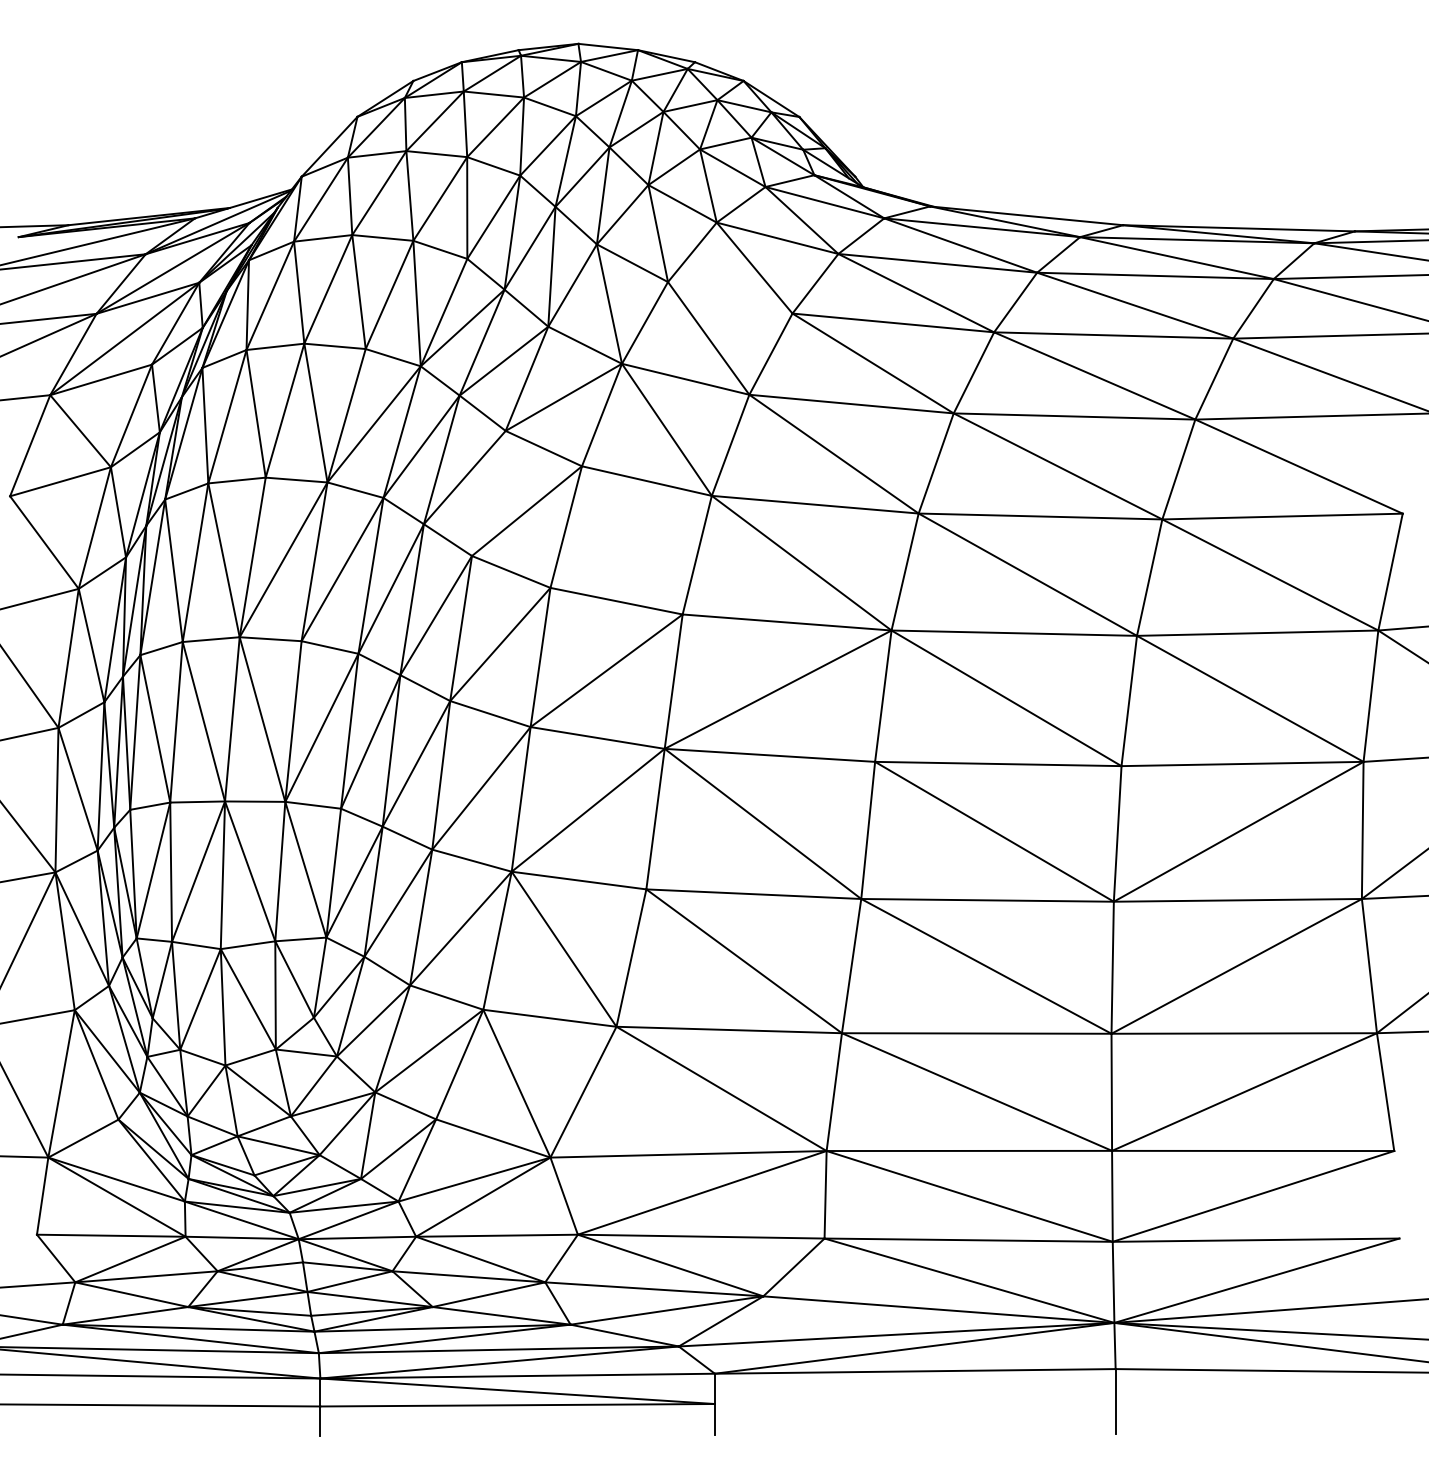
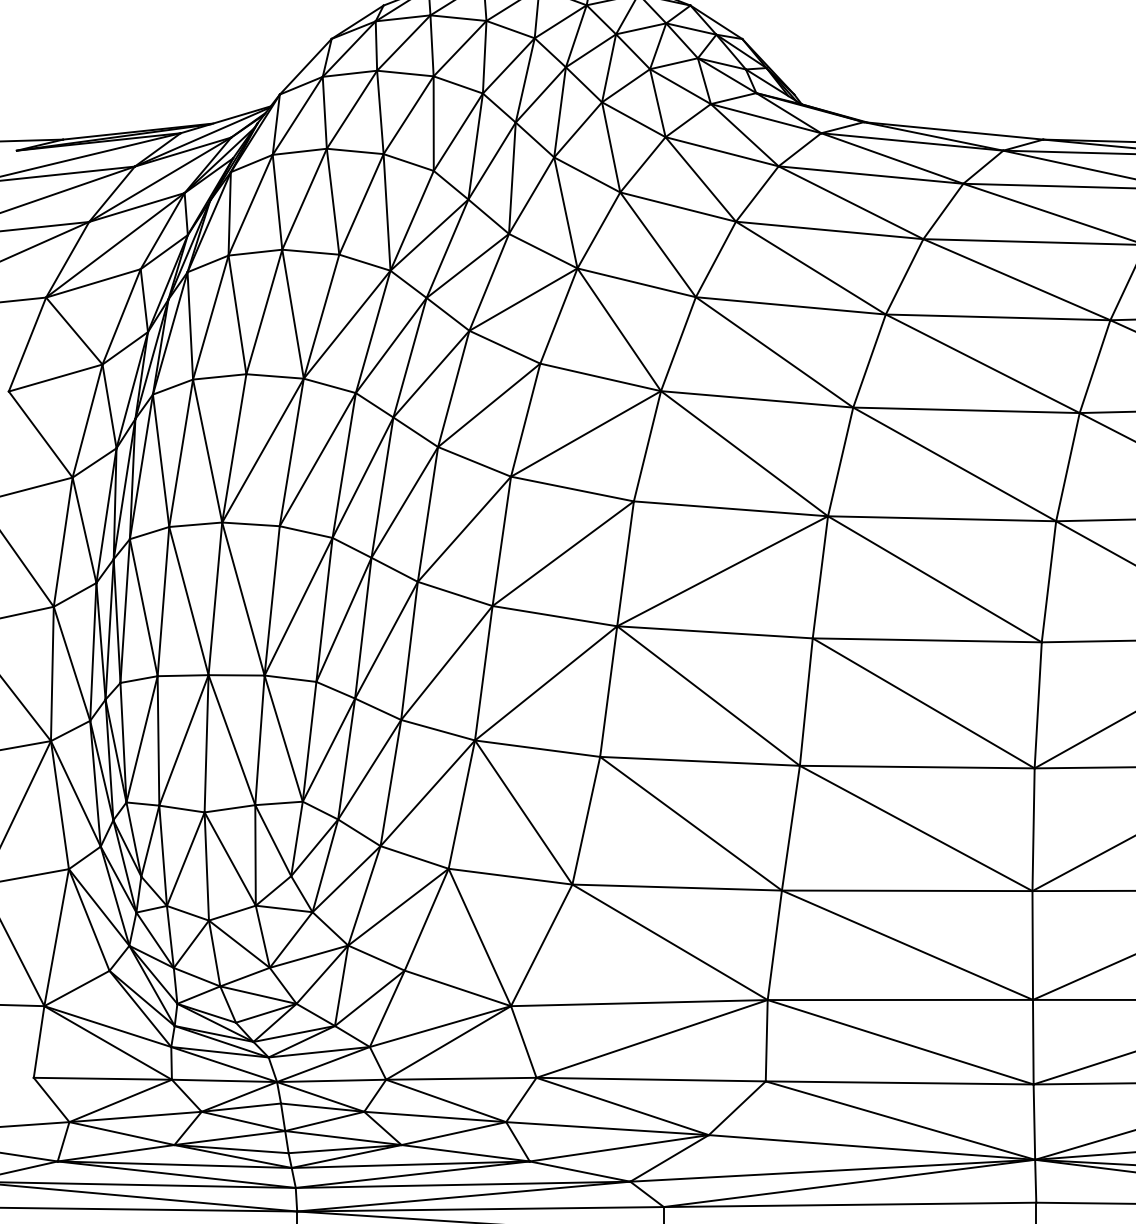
line: (730, 297) -> (678, 206), added
line: (488, 493) -> (453, 388), added
line: (630, 541) -> (585, 433), added

